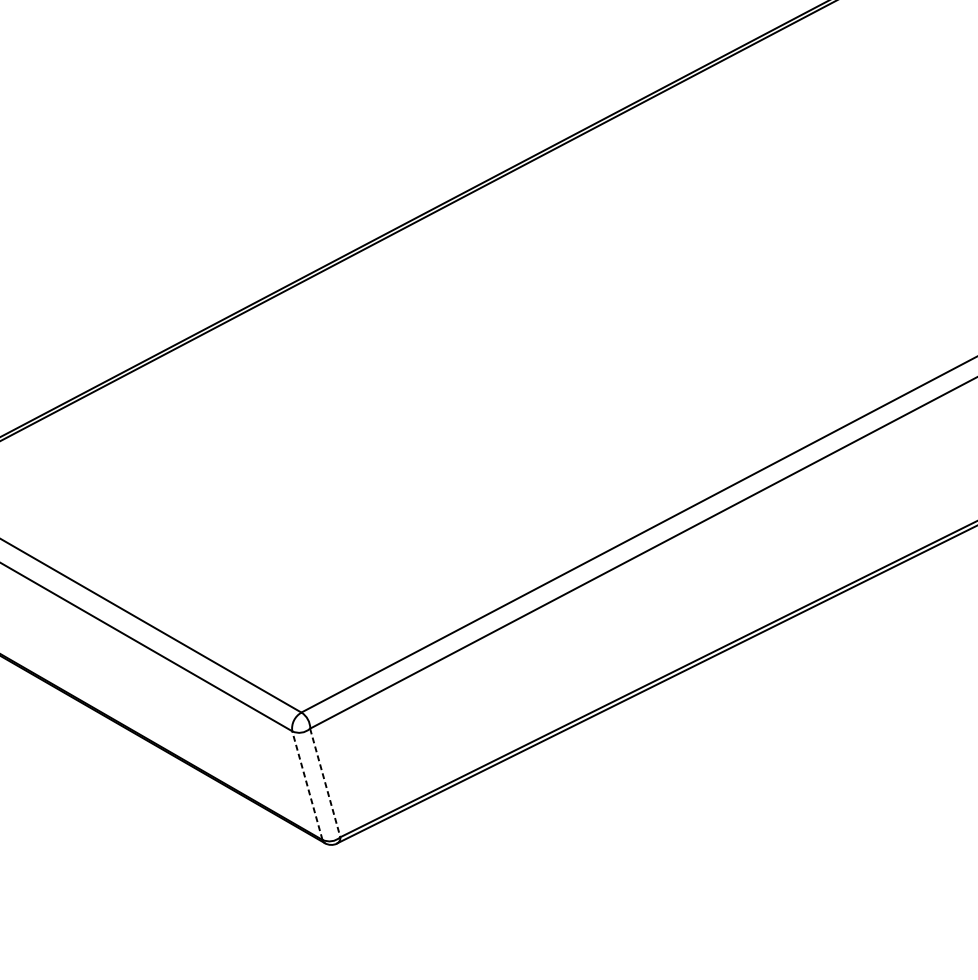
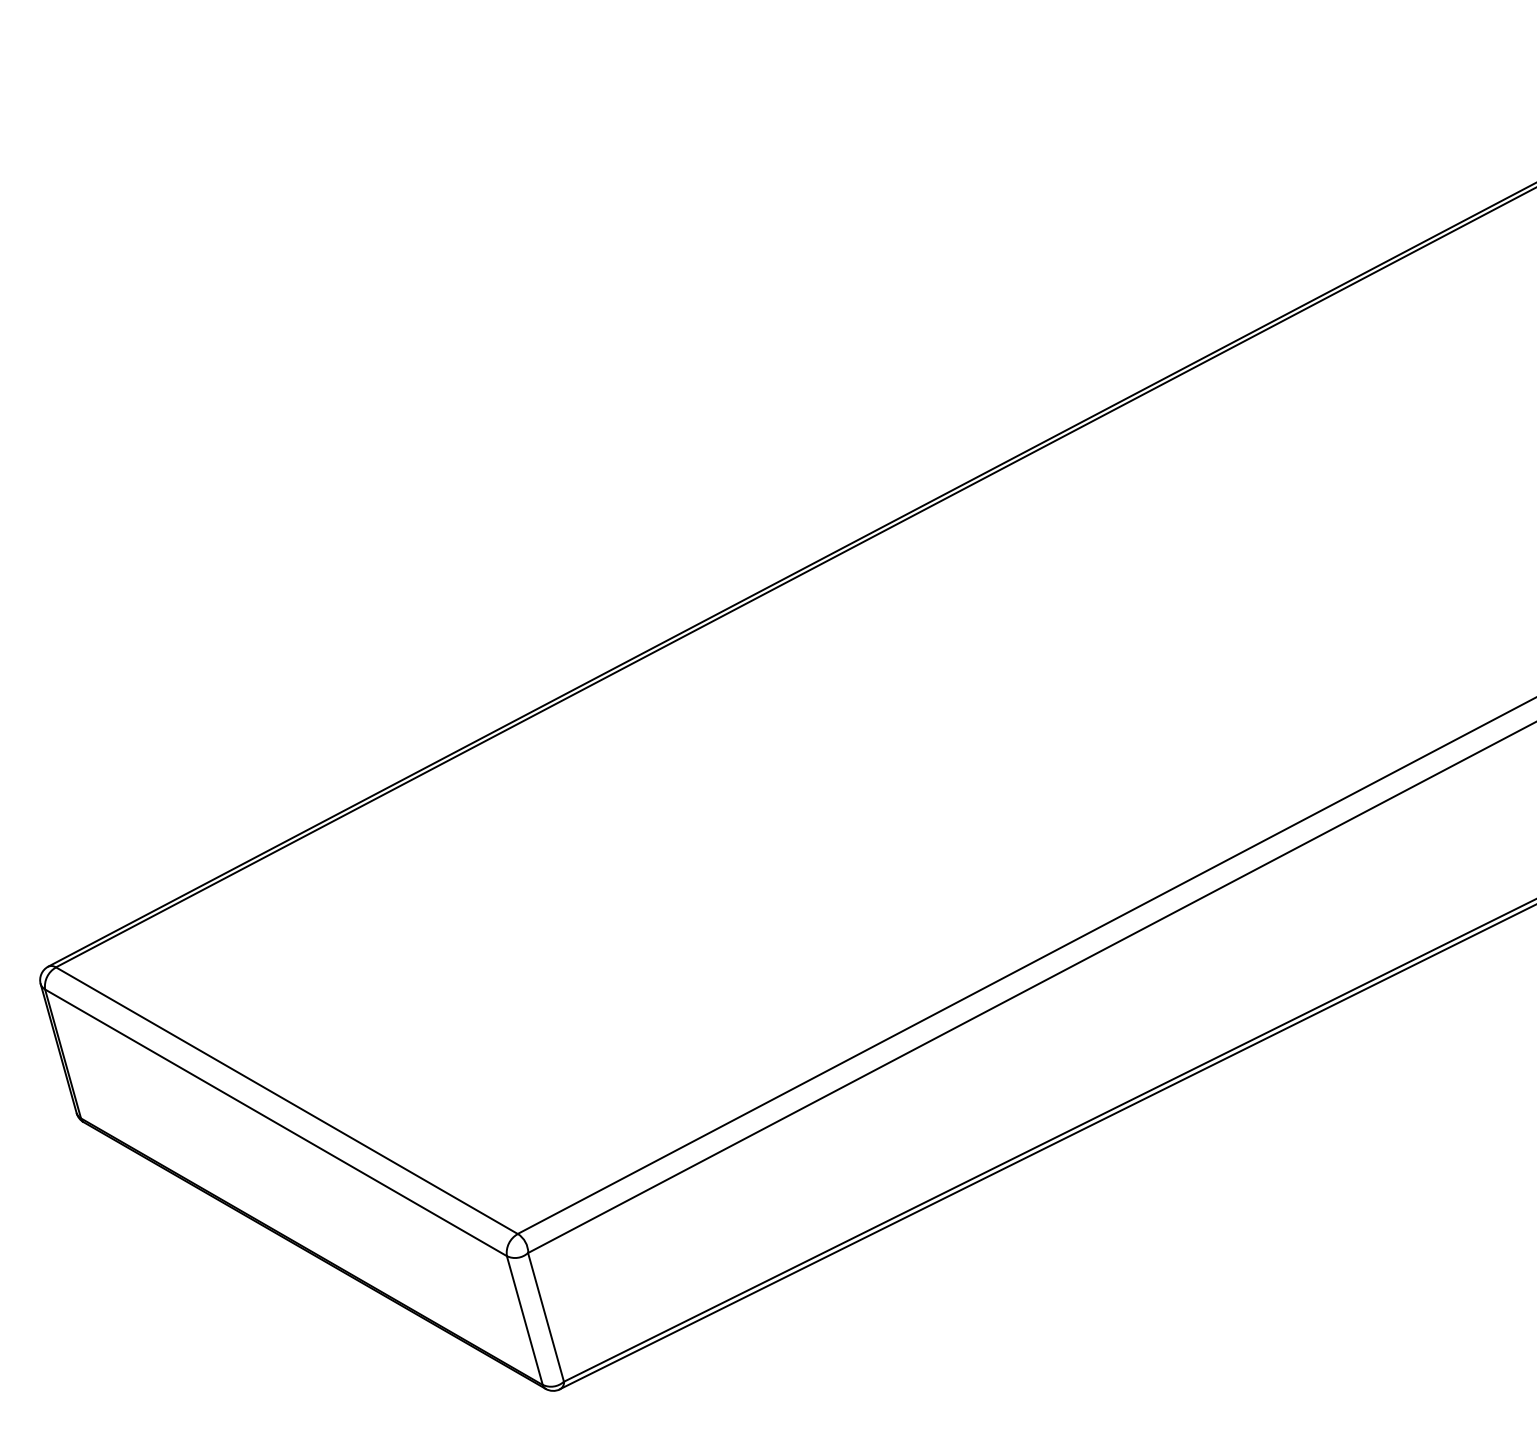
line: (325, 783) -> (546, 1317), dashed -> solid
line: (307, 785) -> (524, 1320), dashed -> solid

